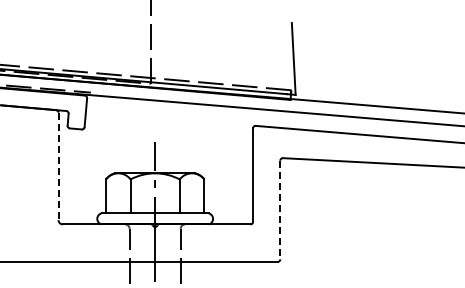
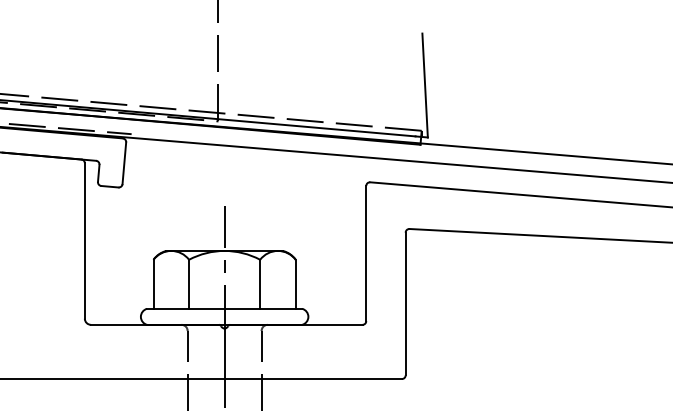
line: (58, 166) -> (84, 241), dashed -> solid
line: (280, 210) -> (405, 304), dashed -> solid

